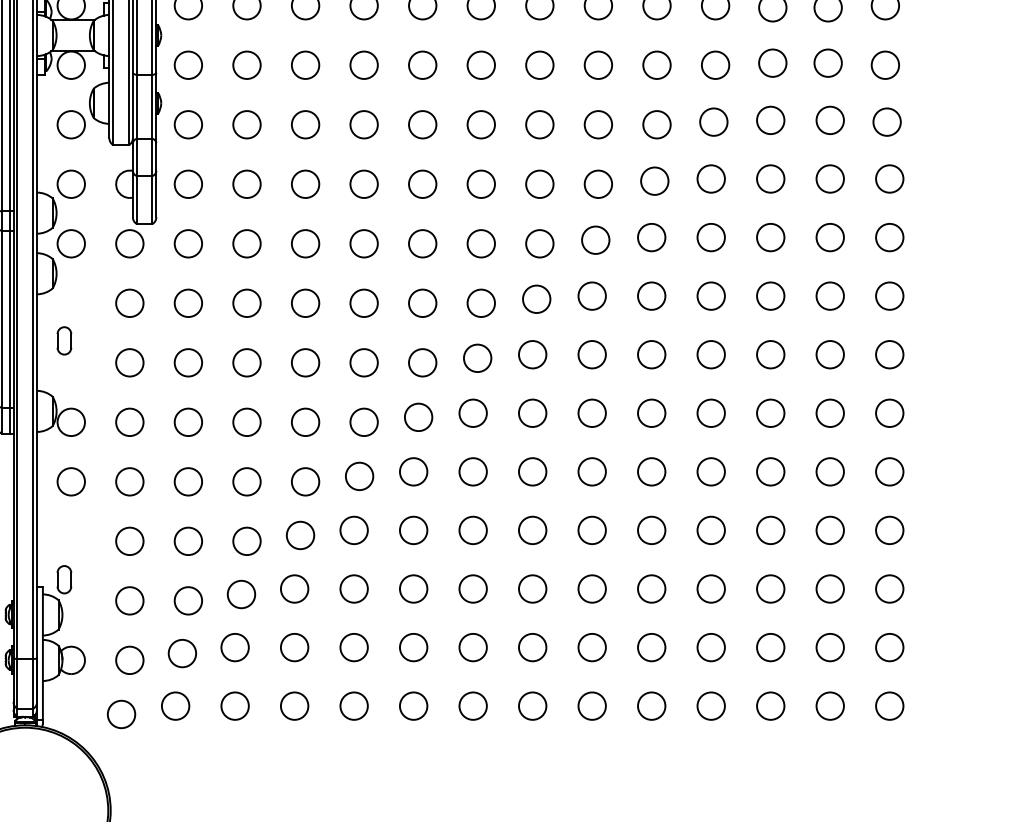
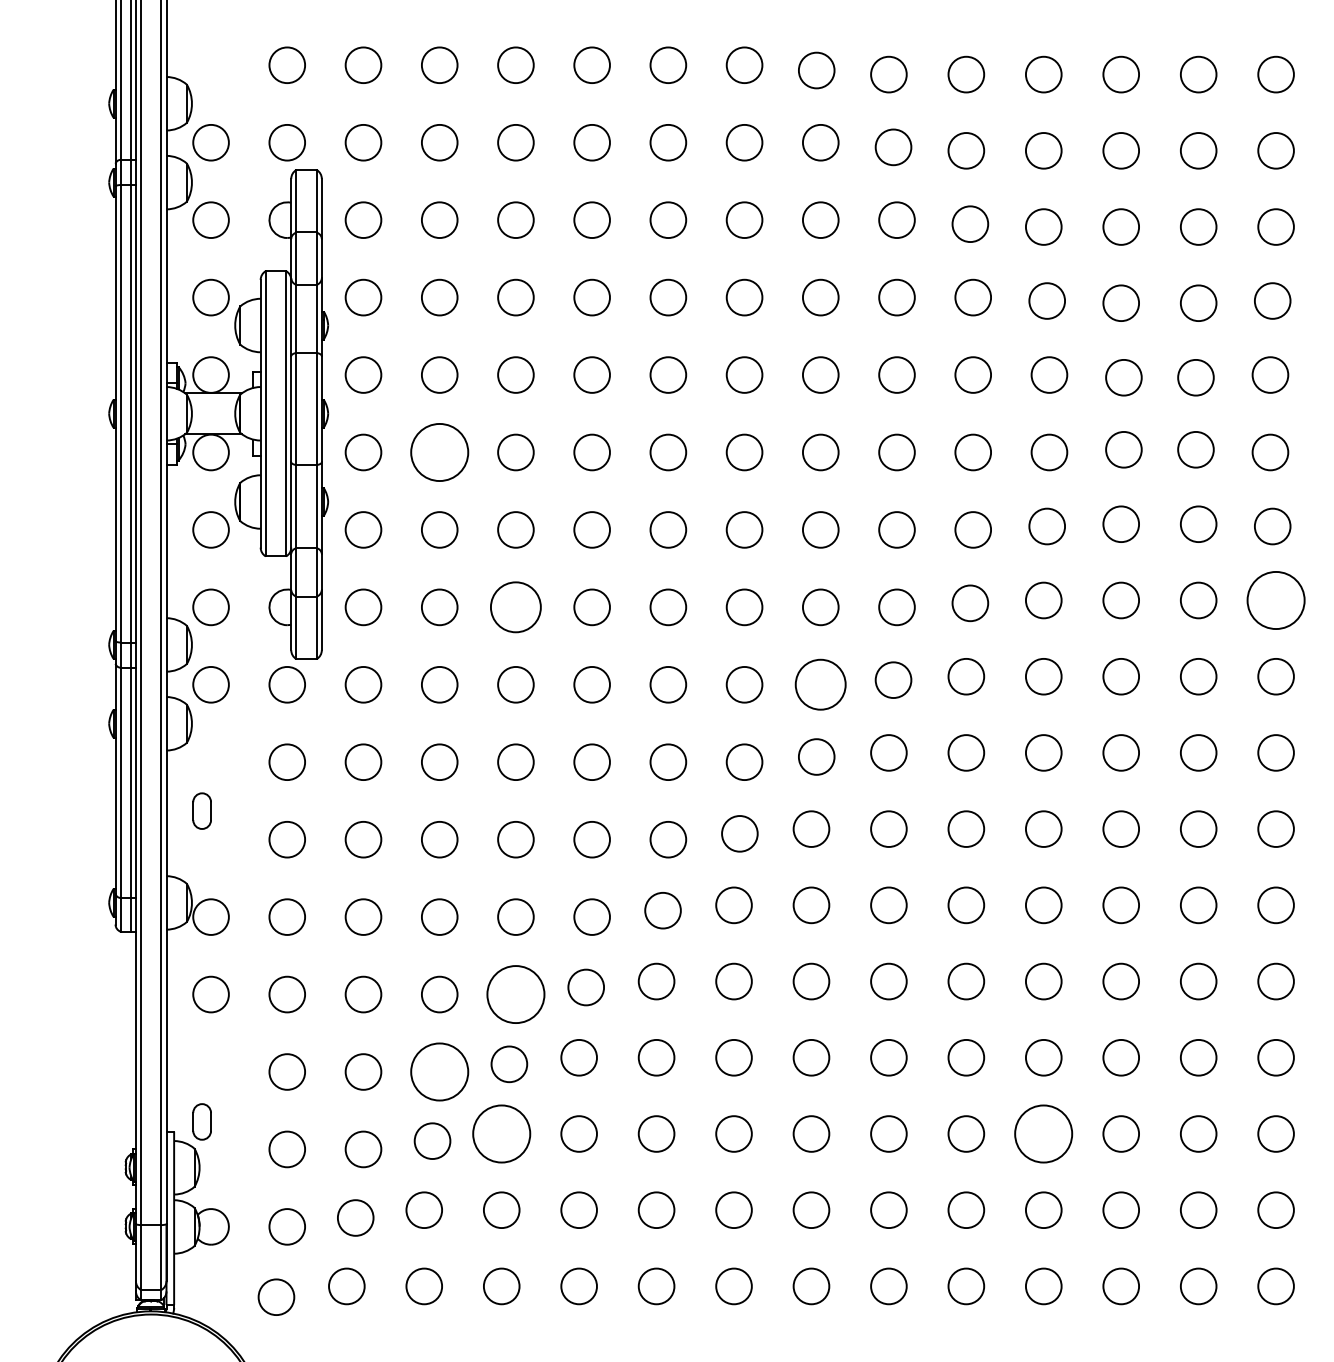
circle: (246, 65) -> (439, 452), size x1.6
circle: (889, 179) -> (1275, 600), size x1.6
circle: (305, 184) -> (515, 607), size x1.4
circle: (539, 243) -> (820, 684), size x1.4
circle: (305, 481) -> (515, 994), size x1.6
circle: (246, 540) -> (439, 1071), size x1.6
circle: (294, 588) -> (501, 1133), size x1.6
circle: (711, 588) -> (1043, 1133), size x1.6

